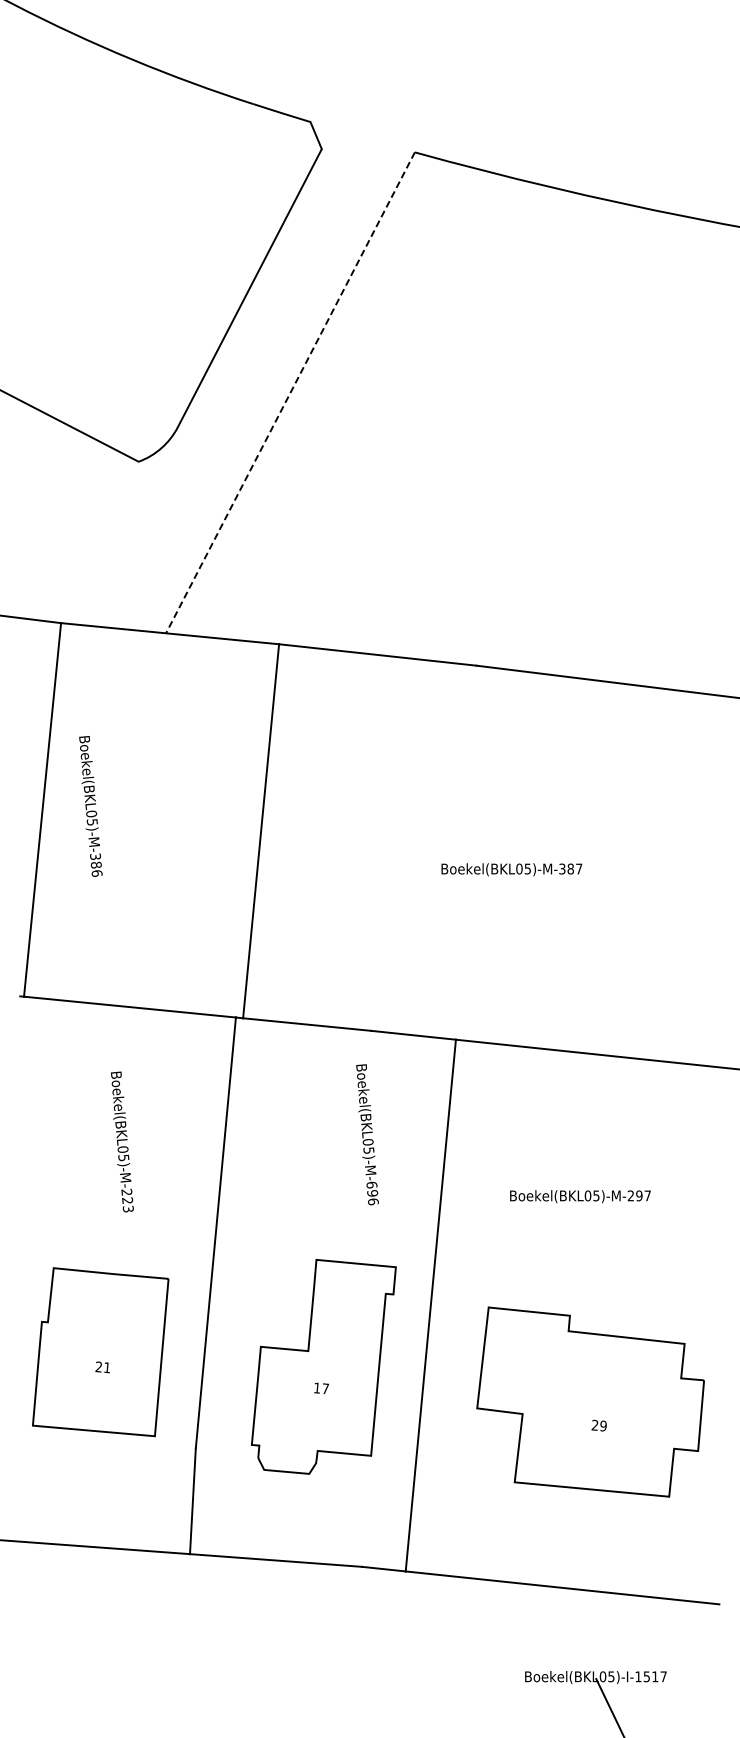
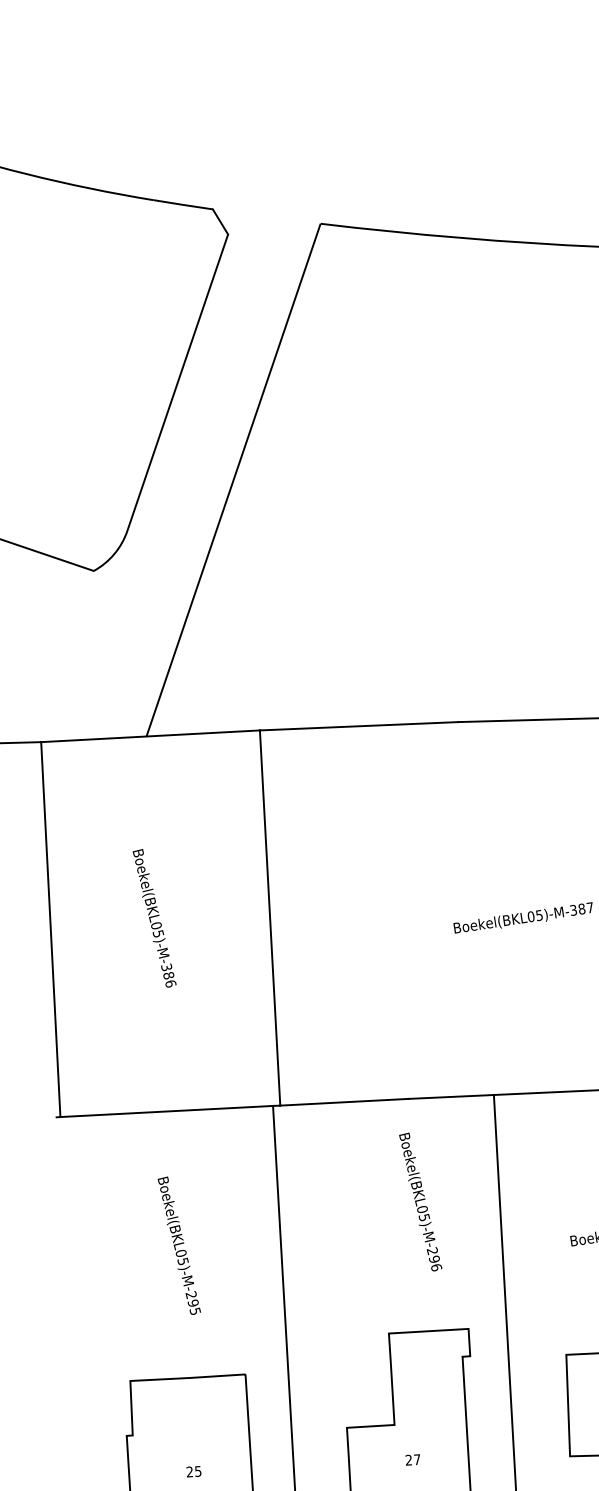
line: (290, 392) -> (233, 479), dashed -> solid
text: (90, 806) -> (154, 918), moved
text: (371, 1184) -> (432, 1250), Boekel(BKL05)-M-696 -> Boekel(BKL05)-M-296
text: (127, 1204) -> (193, 1307), Boekel(BKL05)-M-223 -> Boekel(BKL05)-M-295
text: (106, 1367) -> (197, 1471), 21 -> 25
text: (316, 1387) -> (408, 1459), 17 -> 27

